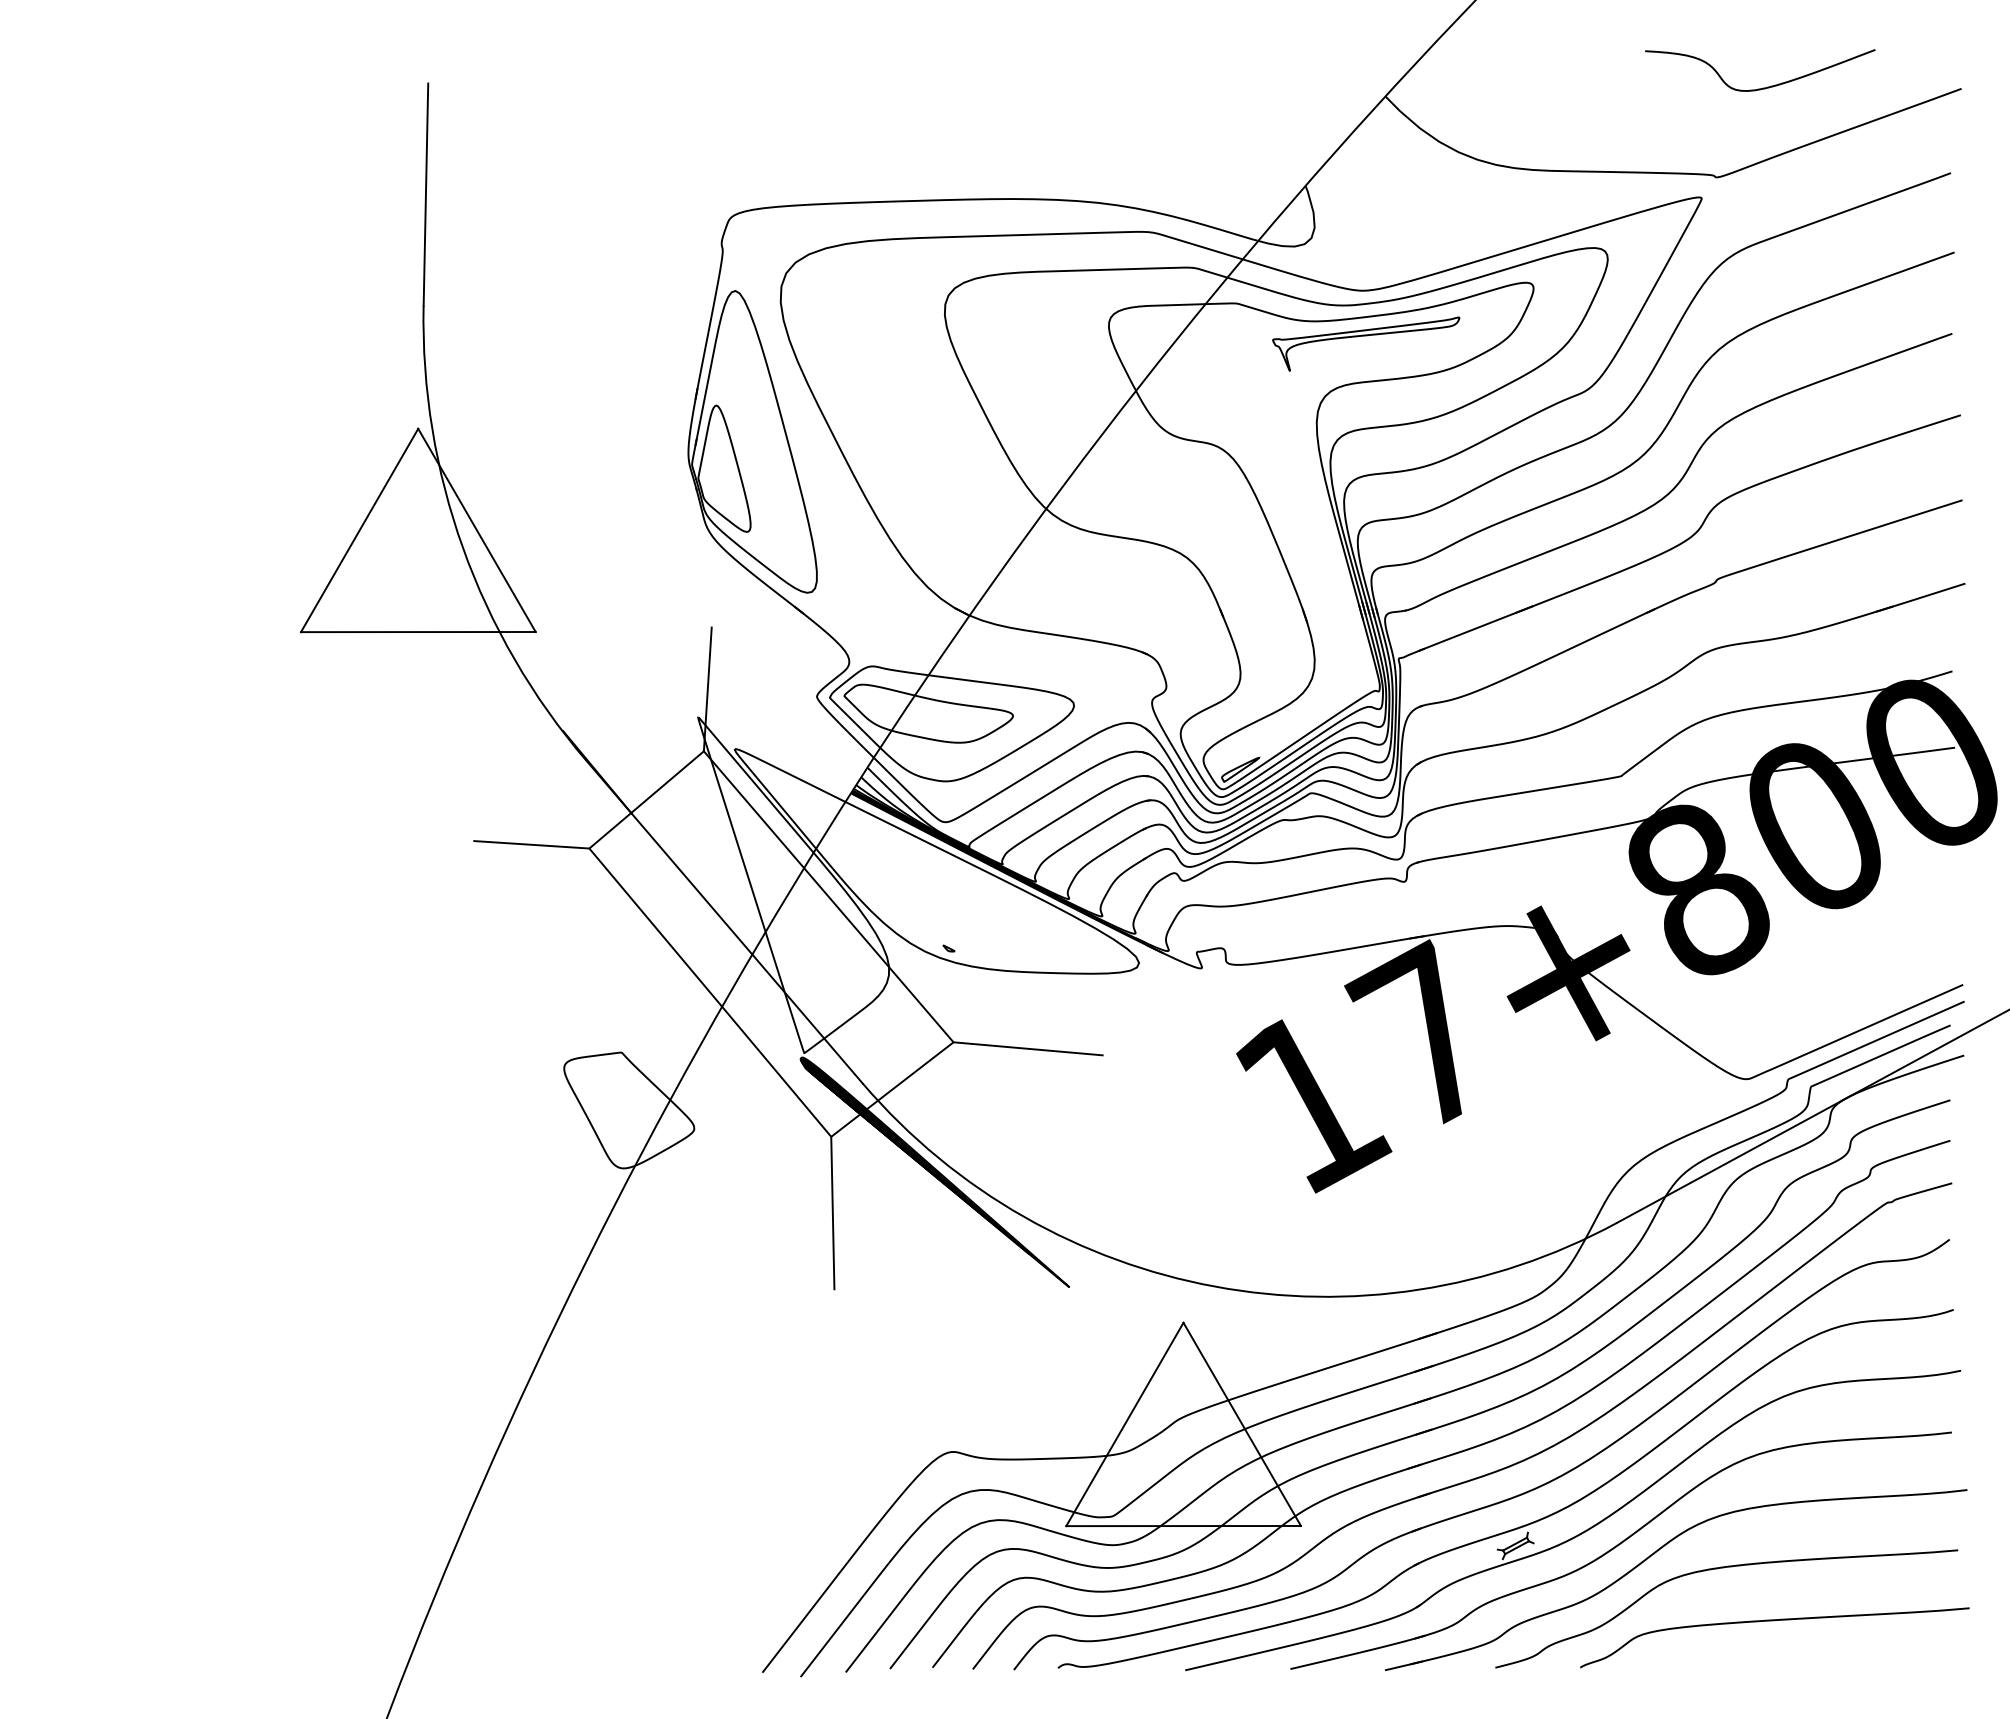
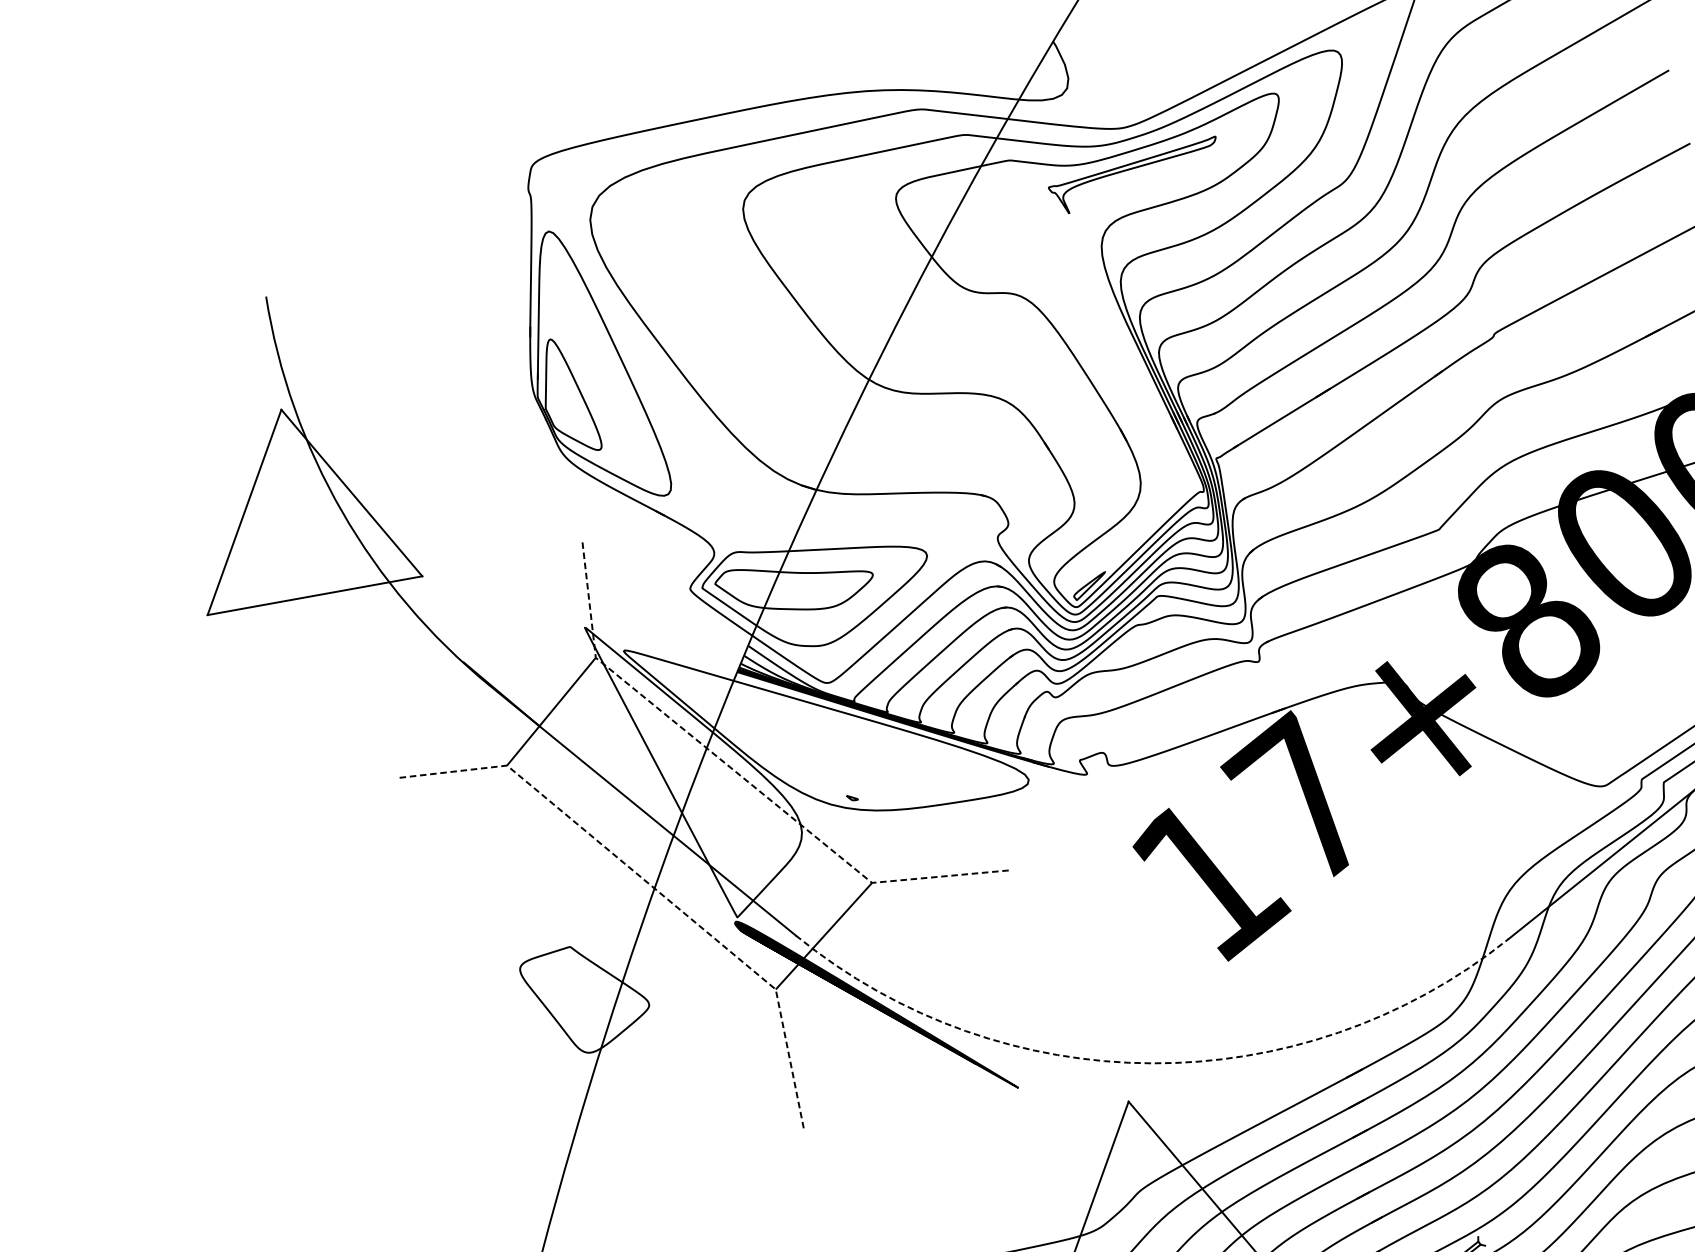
line: (425, 194) -> (249, 194), removed
line: (837, 906) -> (743, 777), solid -> dashed
line: (722, 1006) -> (654, 888), solid -> dashed
arc: (1215, 1286) -> (1151, 1063), solid -> dashed

